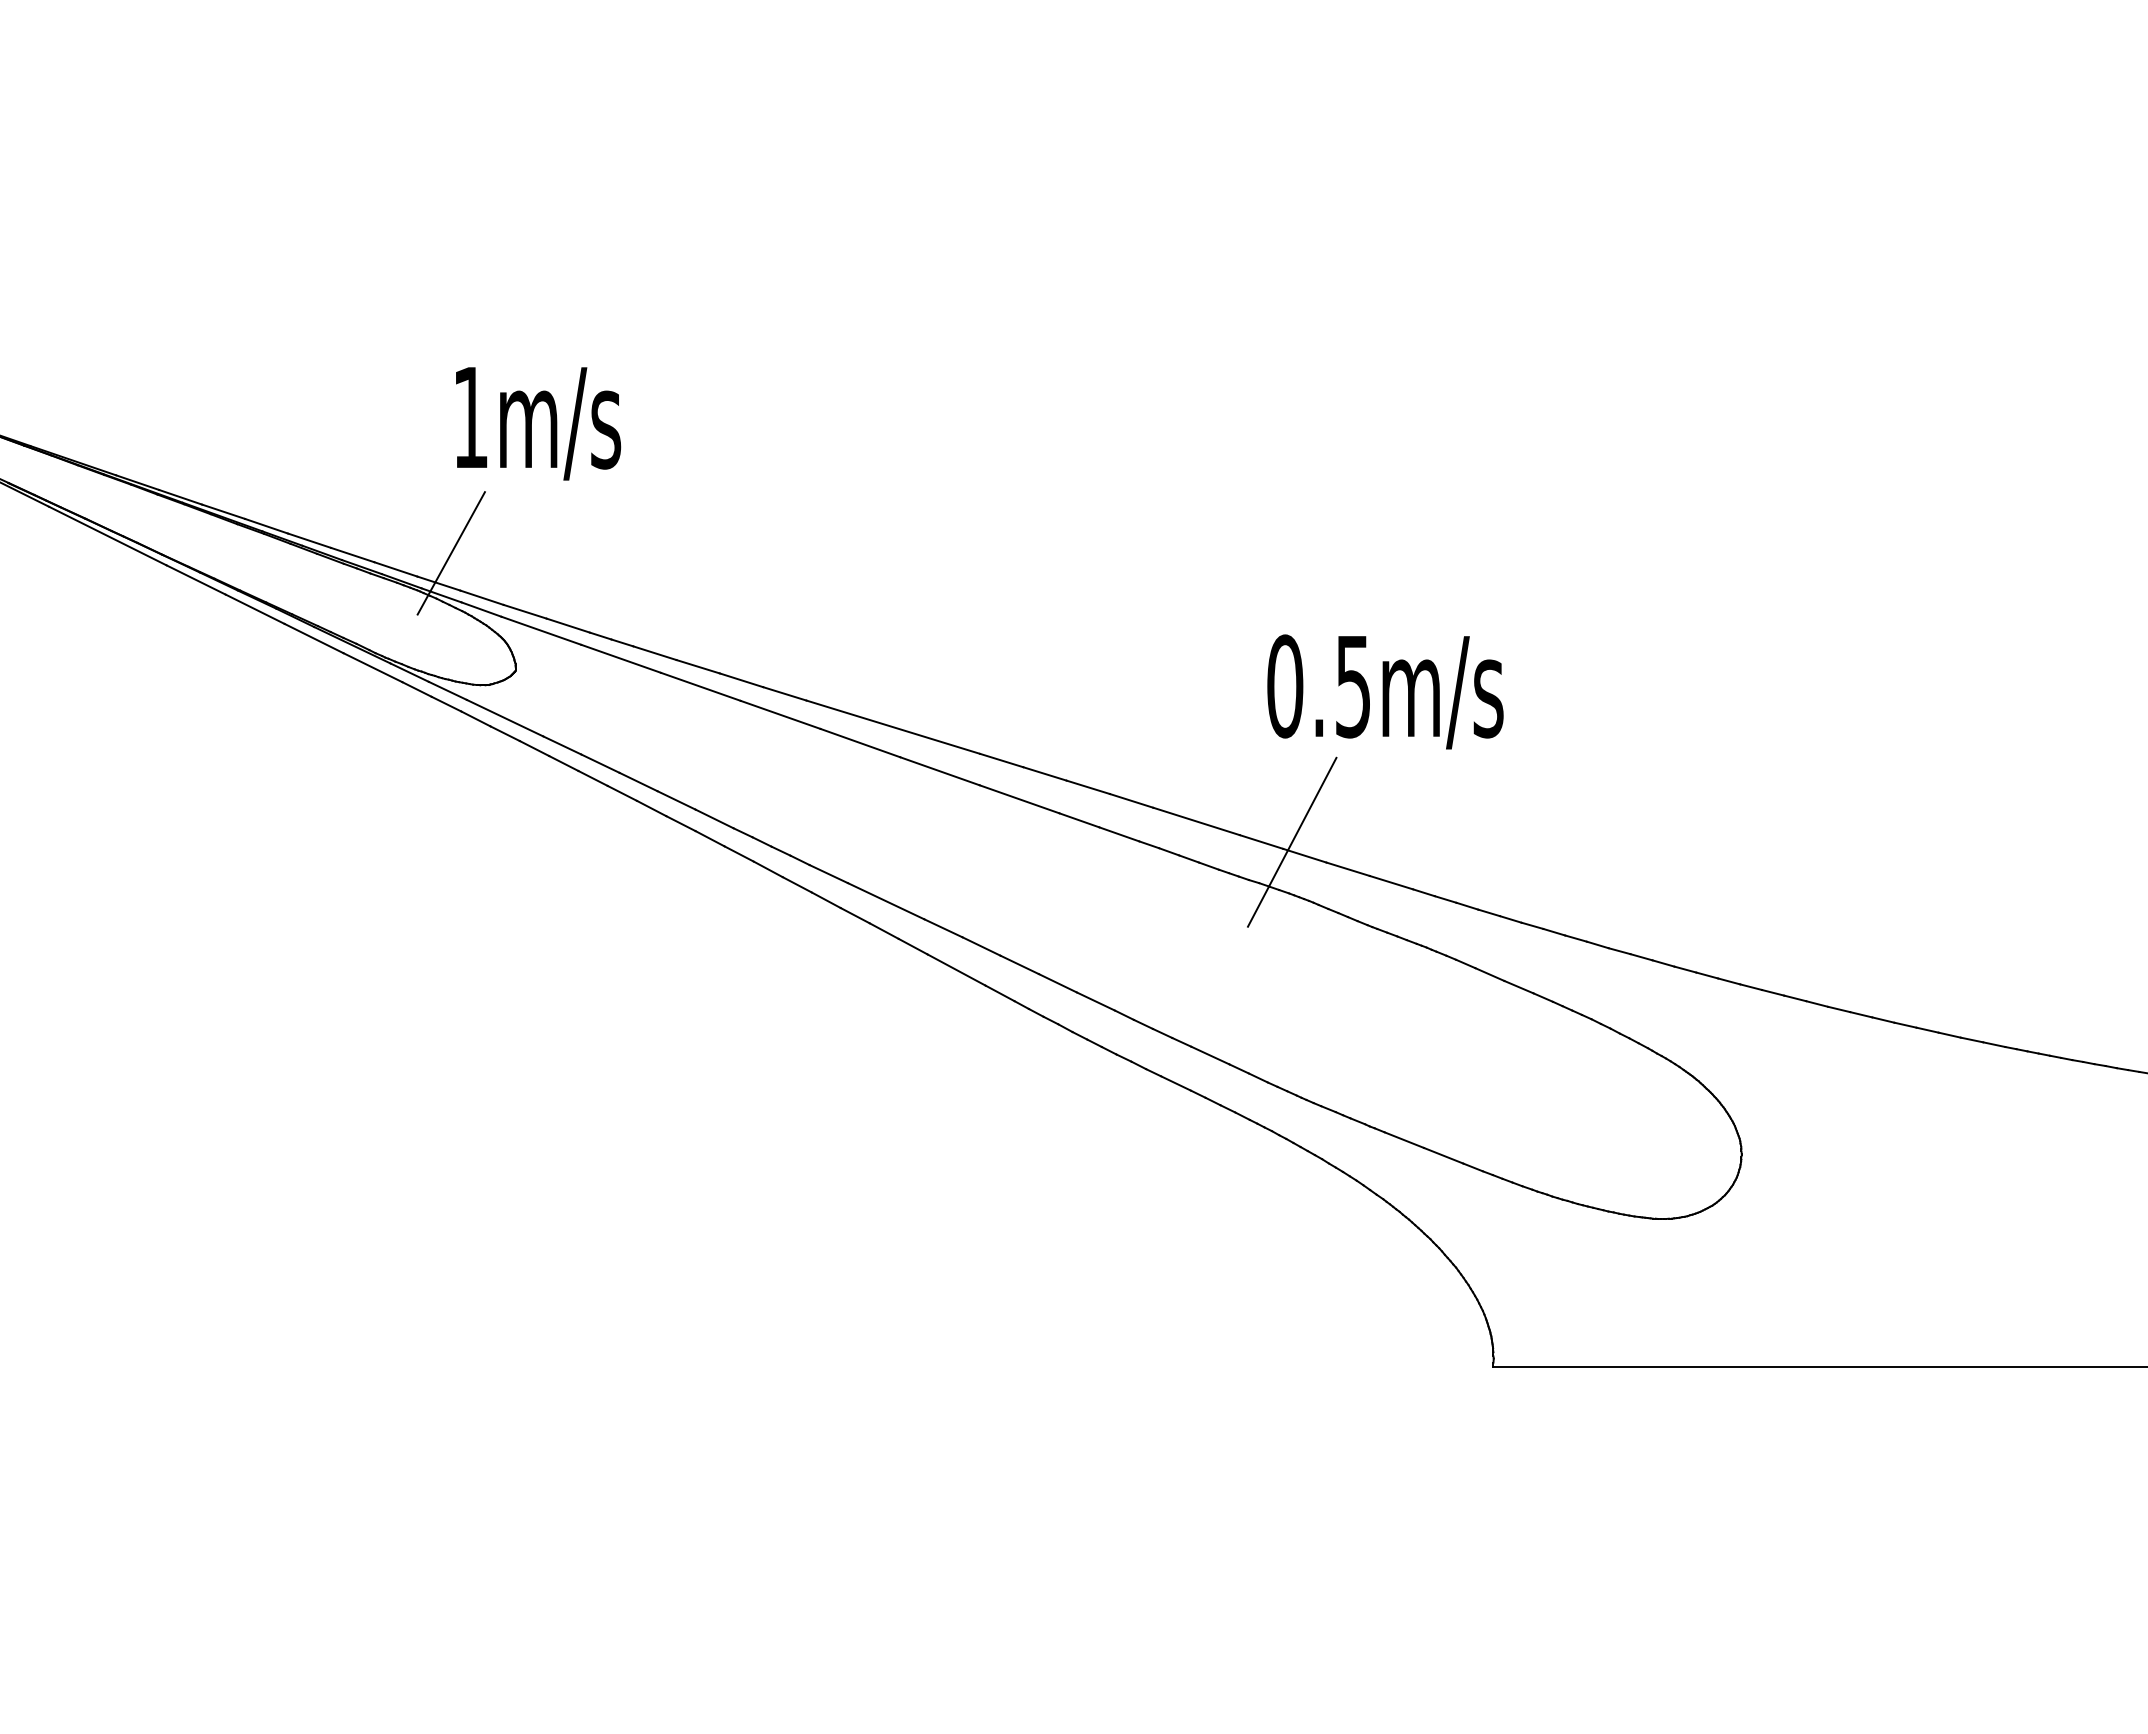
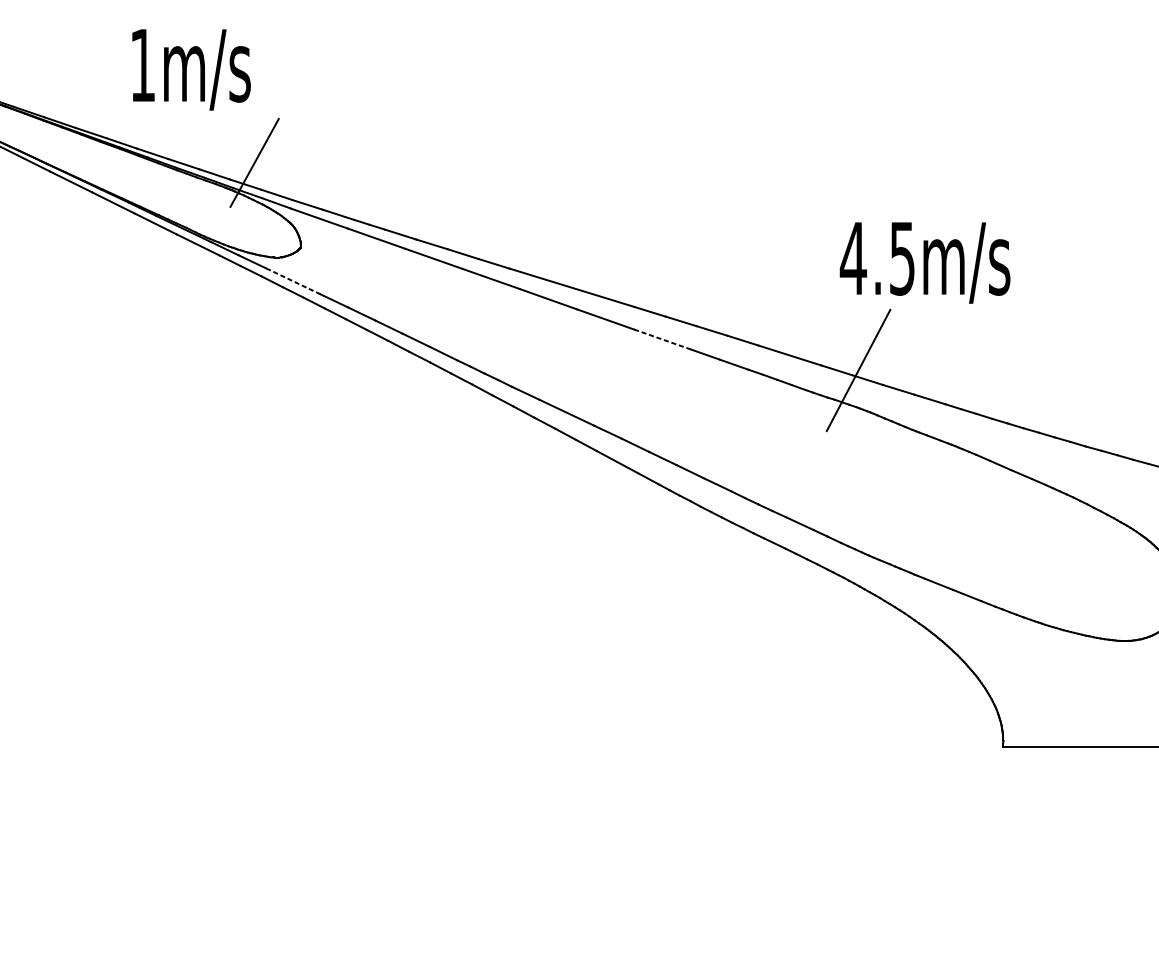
text: (538, 423) -> (191, 69), moved
text: (1284, 686) -> (853, 258), 0.5m/s -> 4.5m/s
line: (504, 717) -> (292, 280), solid -> dashed
line: (1020, 799) -> (663, 339), solid -> dashed

